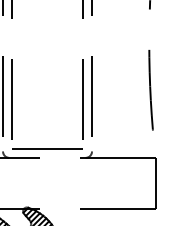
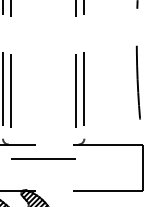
line: (47, 147) -> (43, 158), moved

